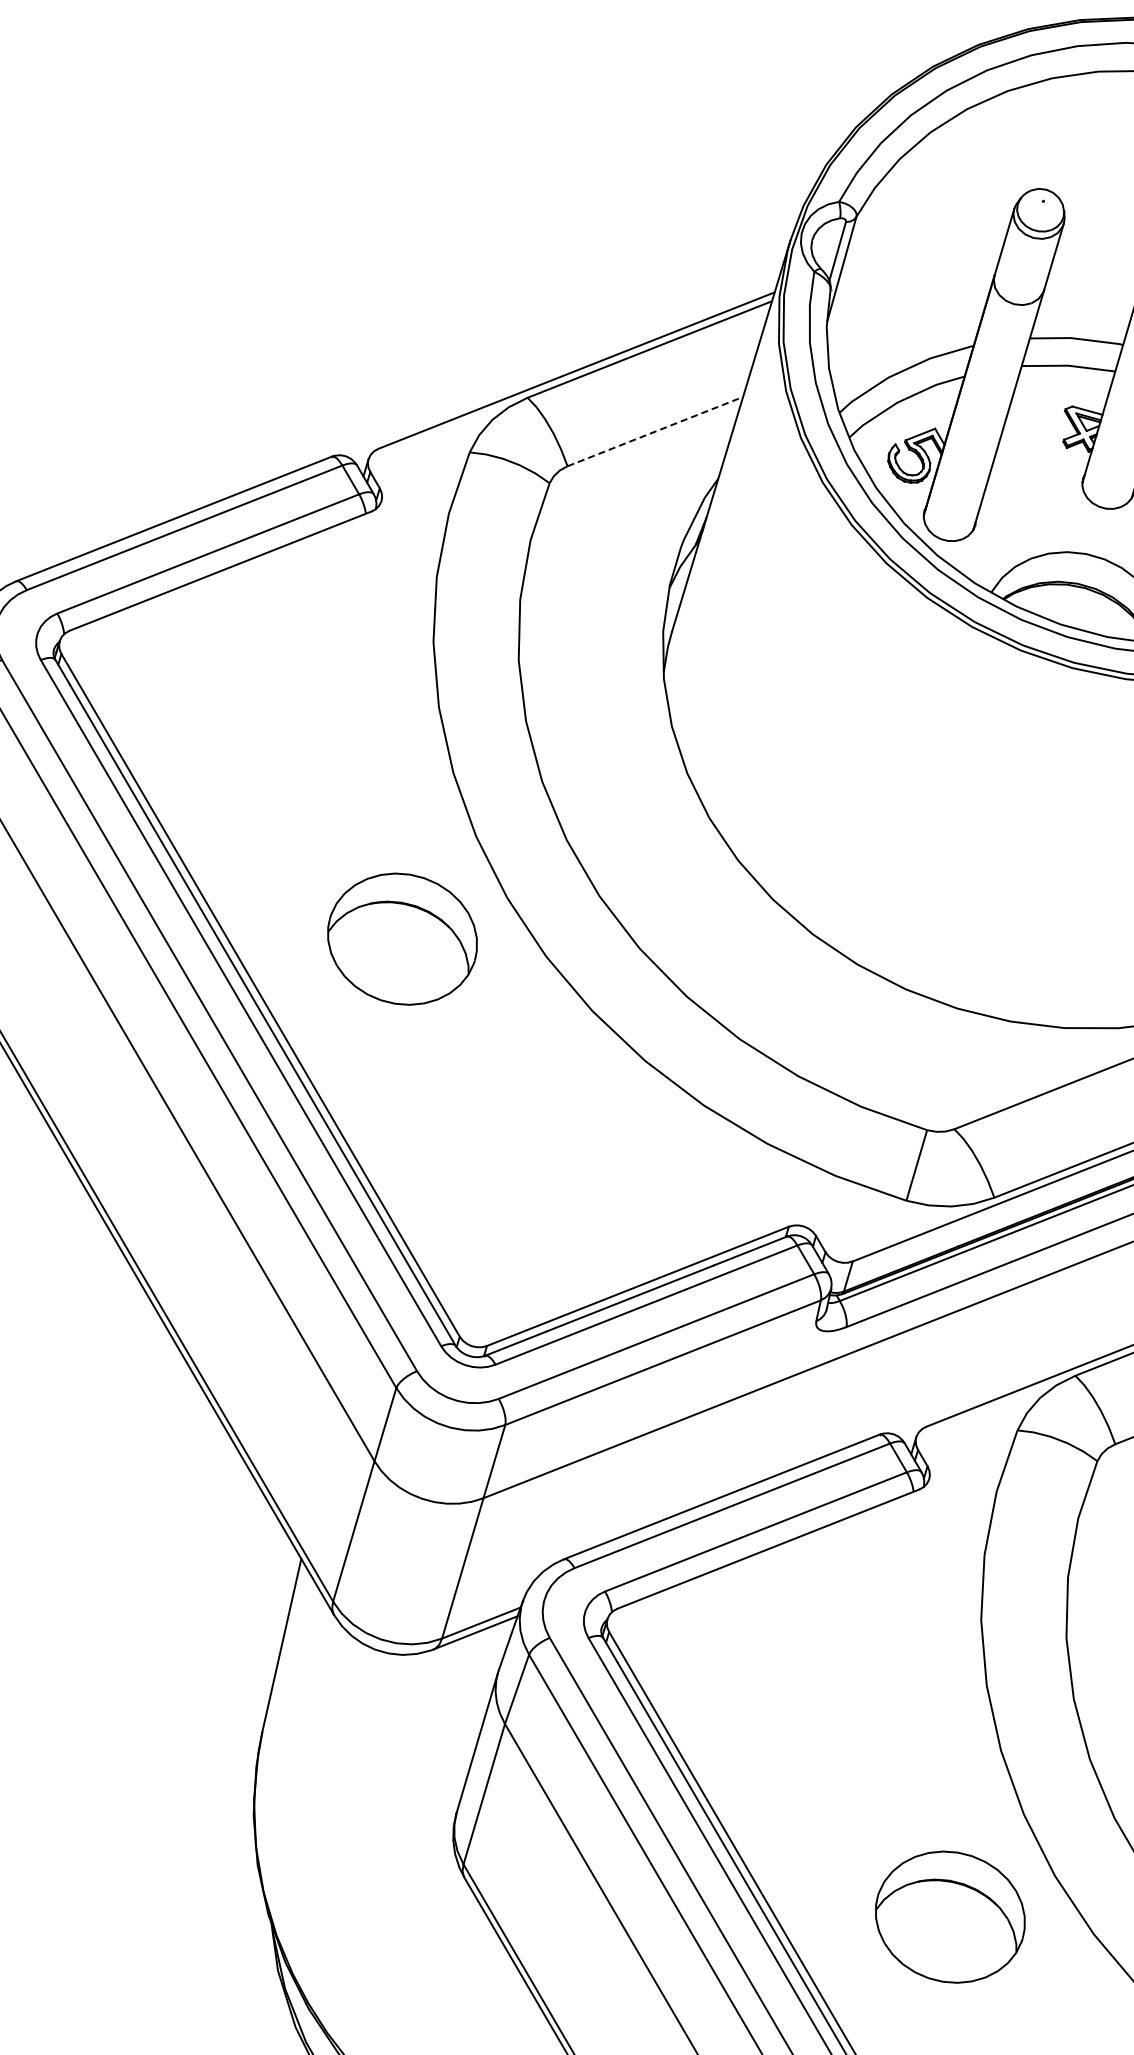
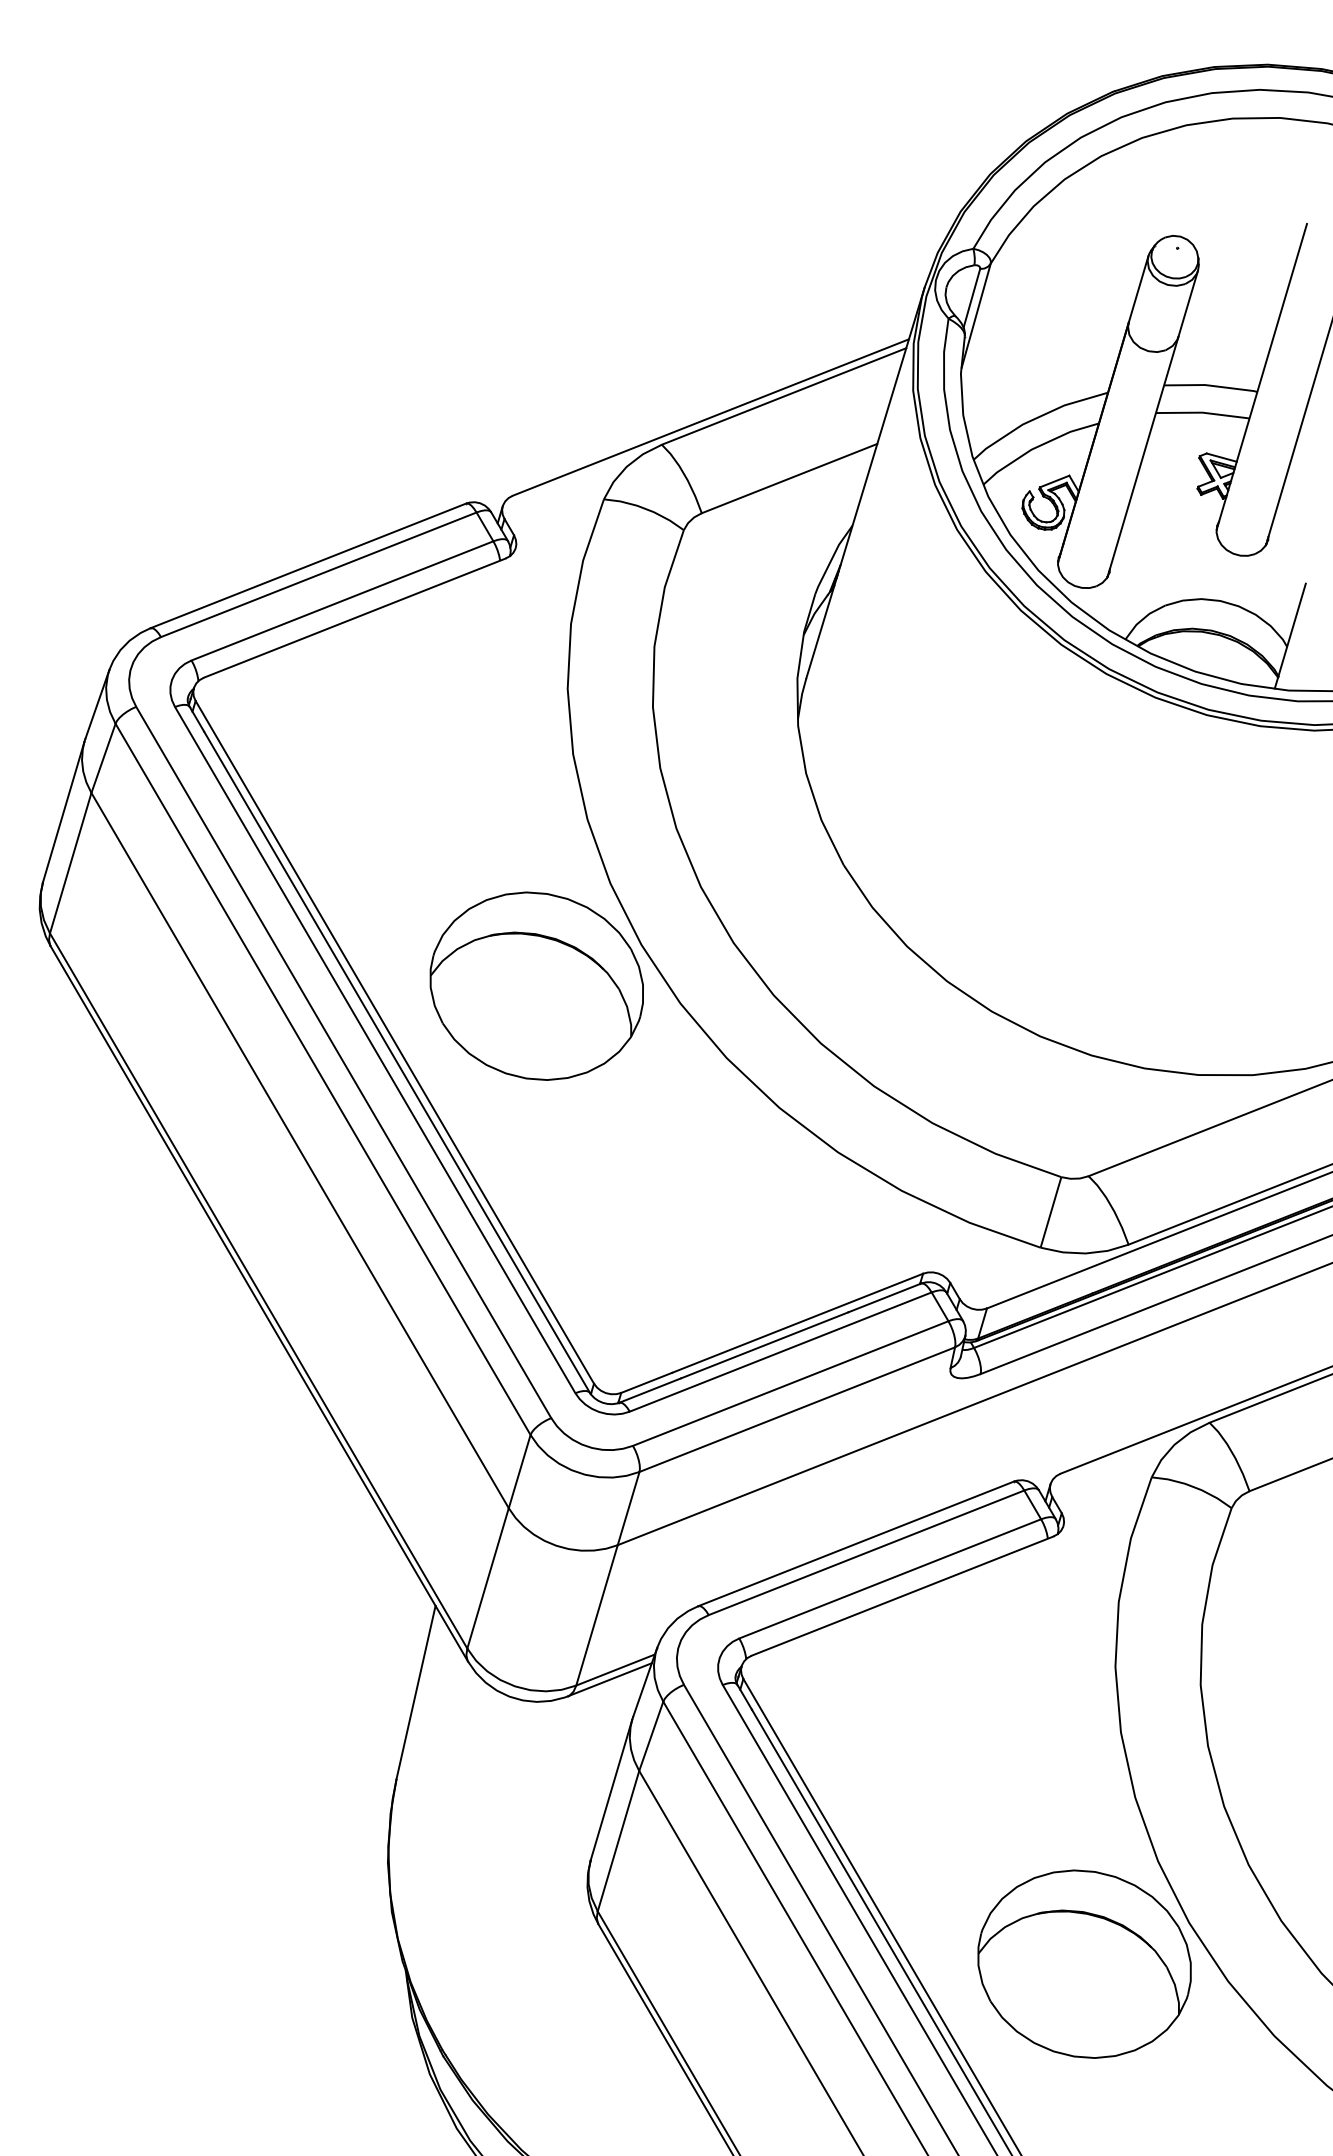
line: (656, 431) -> (790, 478), dashed -> solid
part: (402, 938) -> (536, 985), size x1.43
part: (950, 1916) -> (1084, 1963), size x1.43

